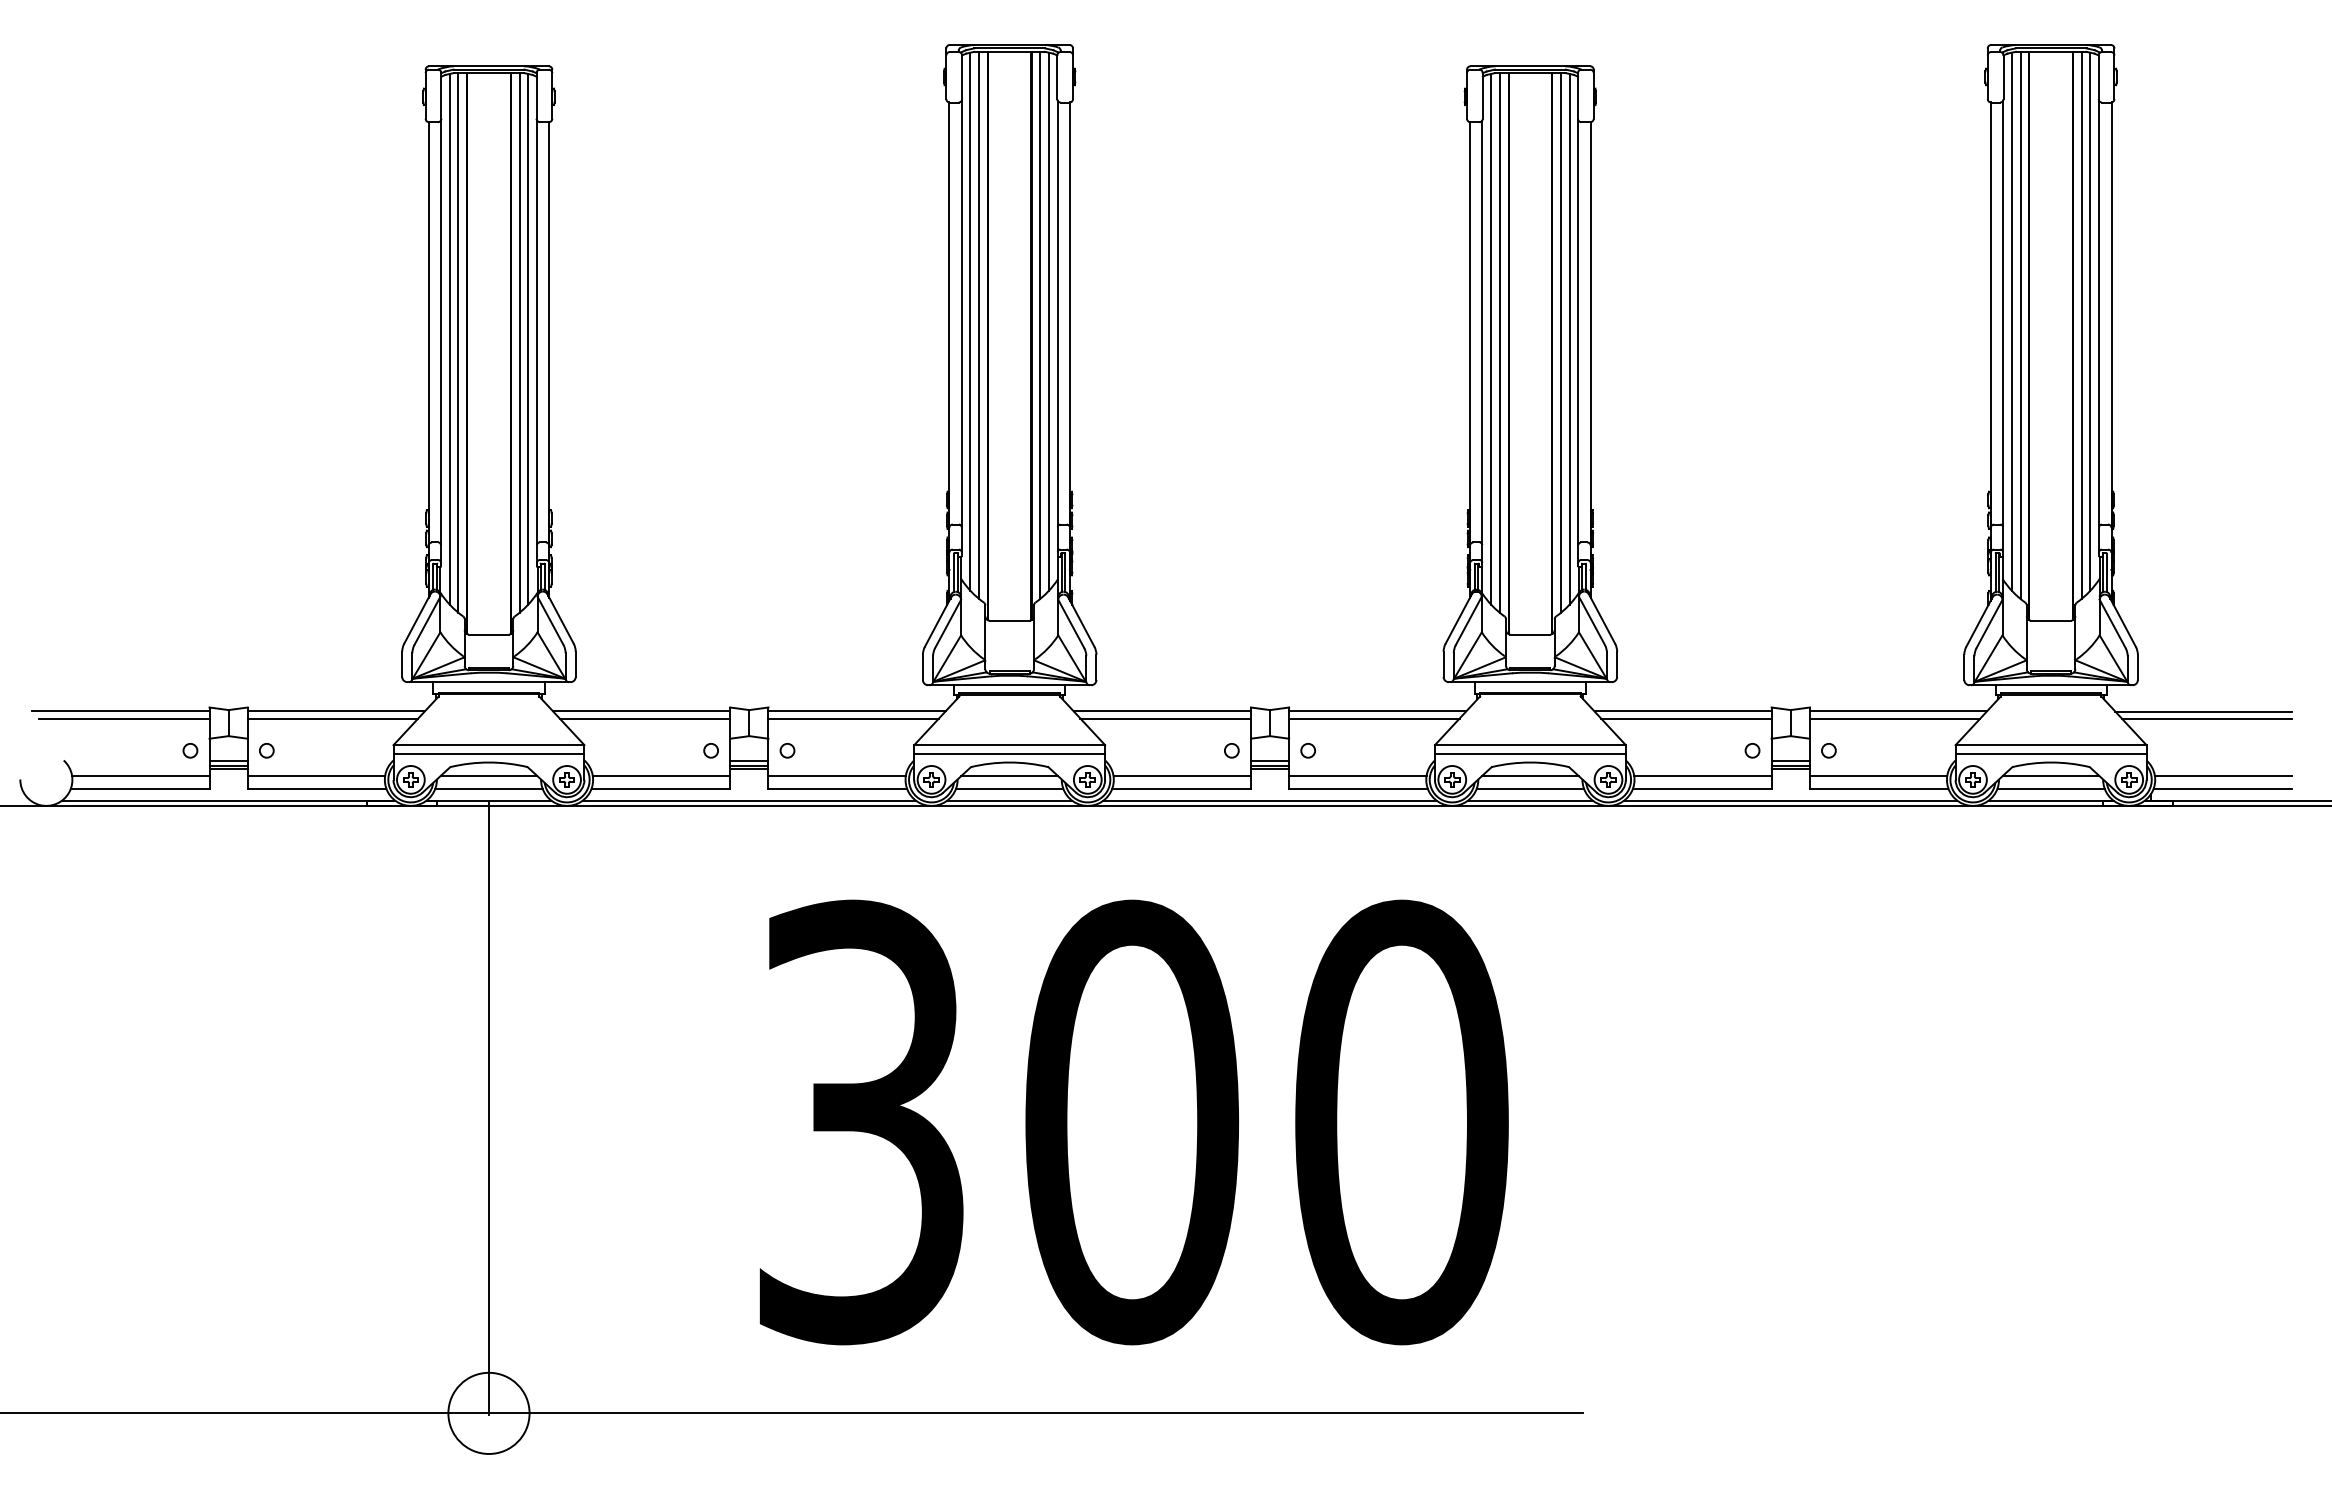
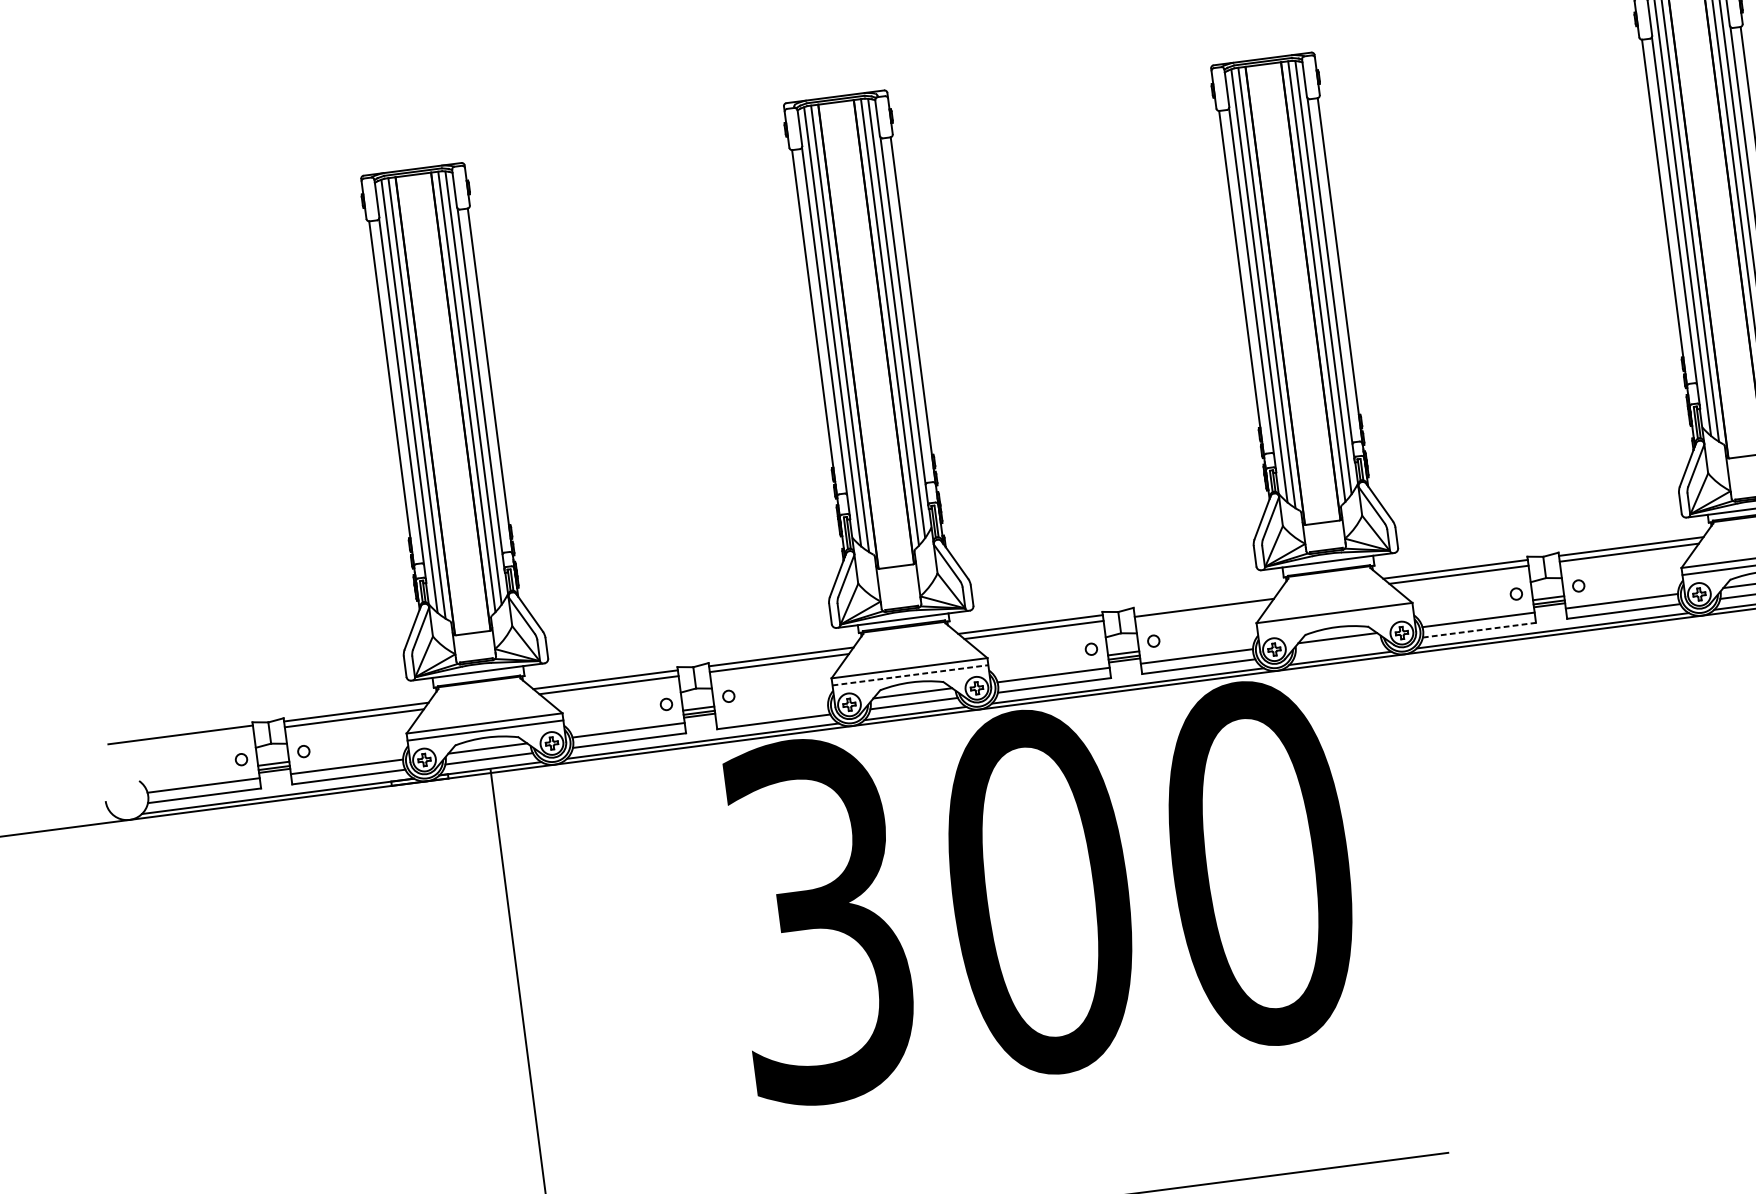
line: (1377, 711) -> (1206, 601), removed
line: (124, 718) -> (184, 740), removed
line: (1010, 753) -> (911, 674), solid -> dashed
line: (1529, 753) -> (1334, 619), removed
line: (836, 775) -> (771, 711), removed
line: (1529, 788) -> (1338, 648), removed
line: (1702, 788) -> (1479, 630), solid -> dashed
text: (1133, 1122) -> (1041, 892), moved

